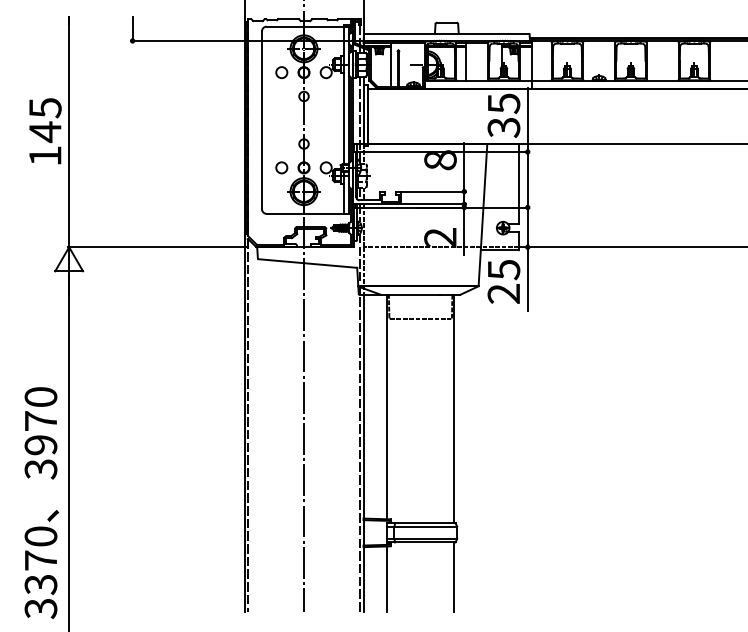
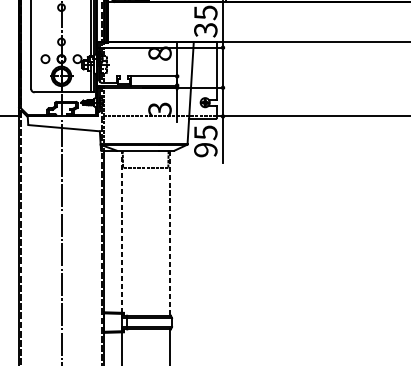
text: (440, 238) -> (160, 110), 2 -> 3
text: (503, 293) -> (205, 149), 25 -> 95
line: (387, 406) -> (121, 231), solid -> dashed
line: (453, 409) -> (169, 233), solid -> dashed

